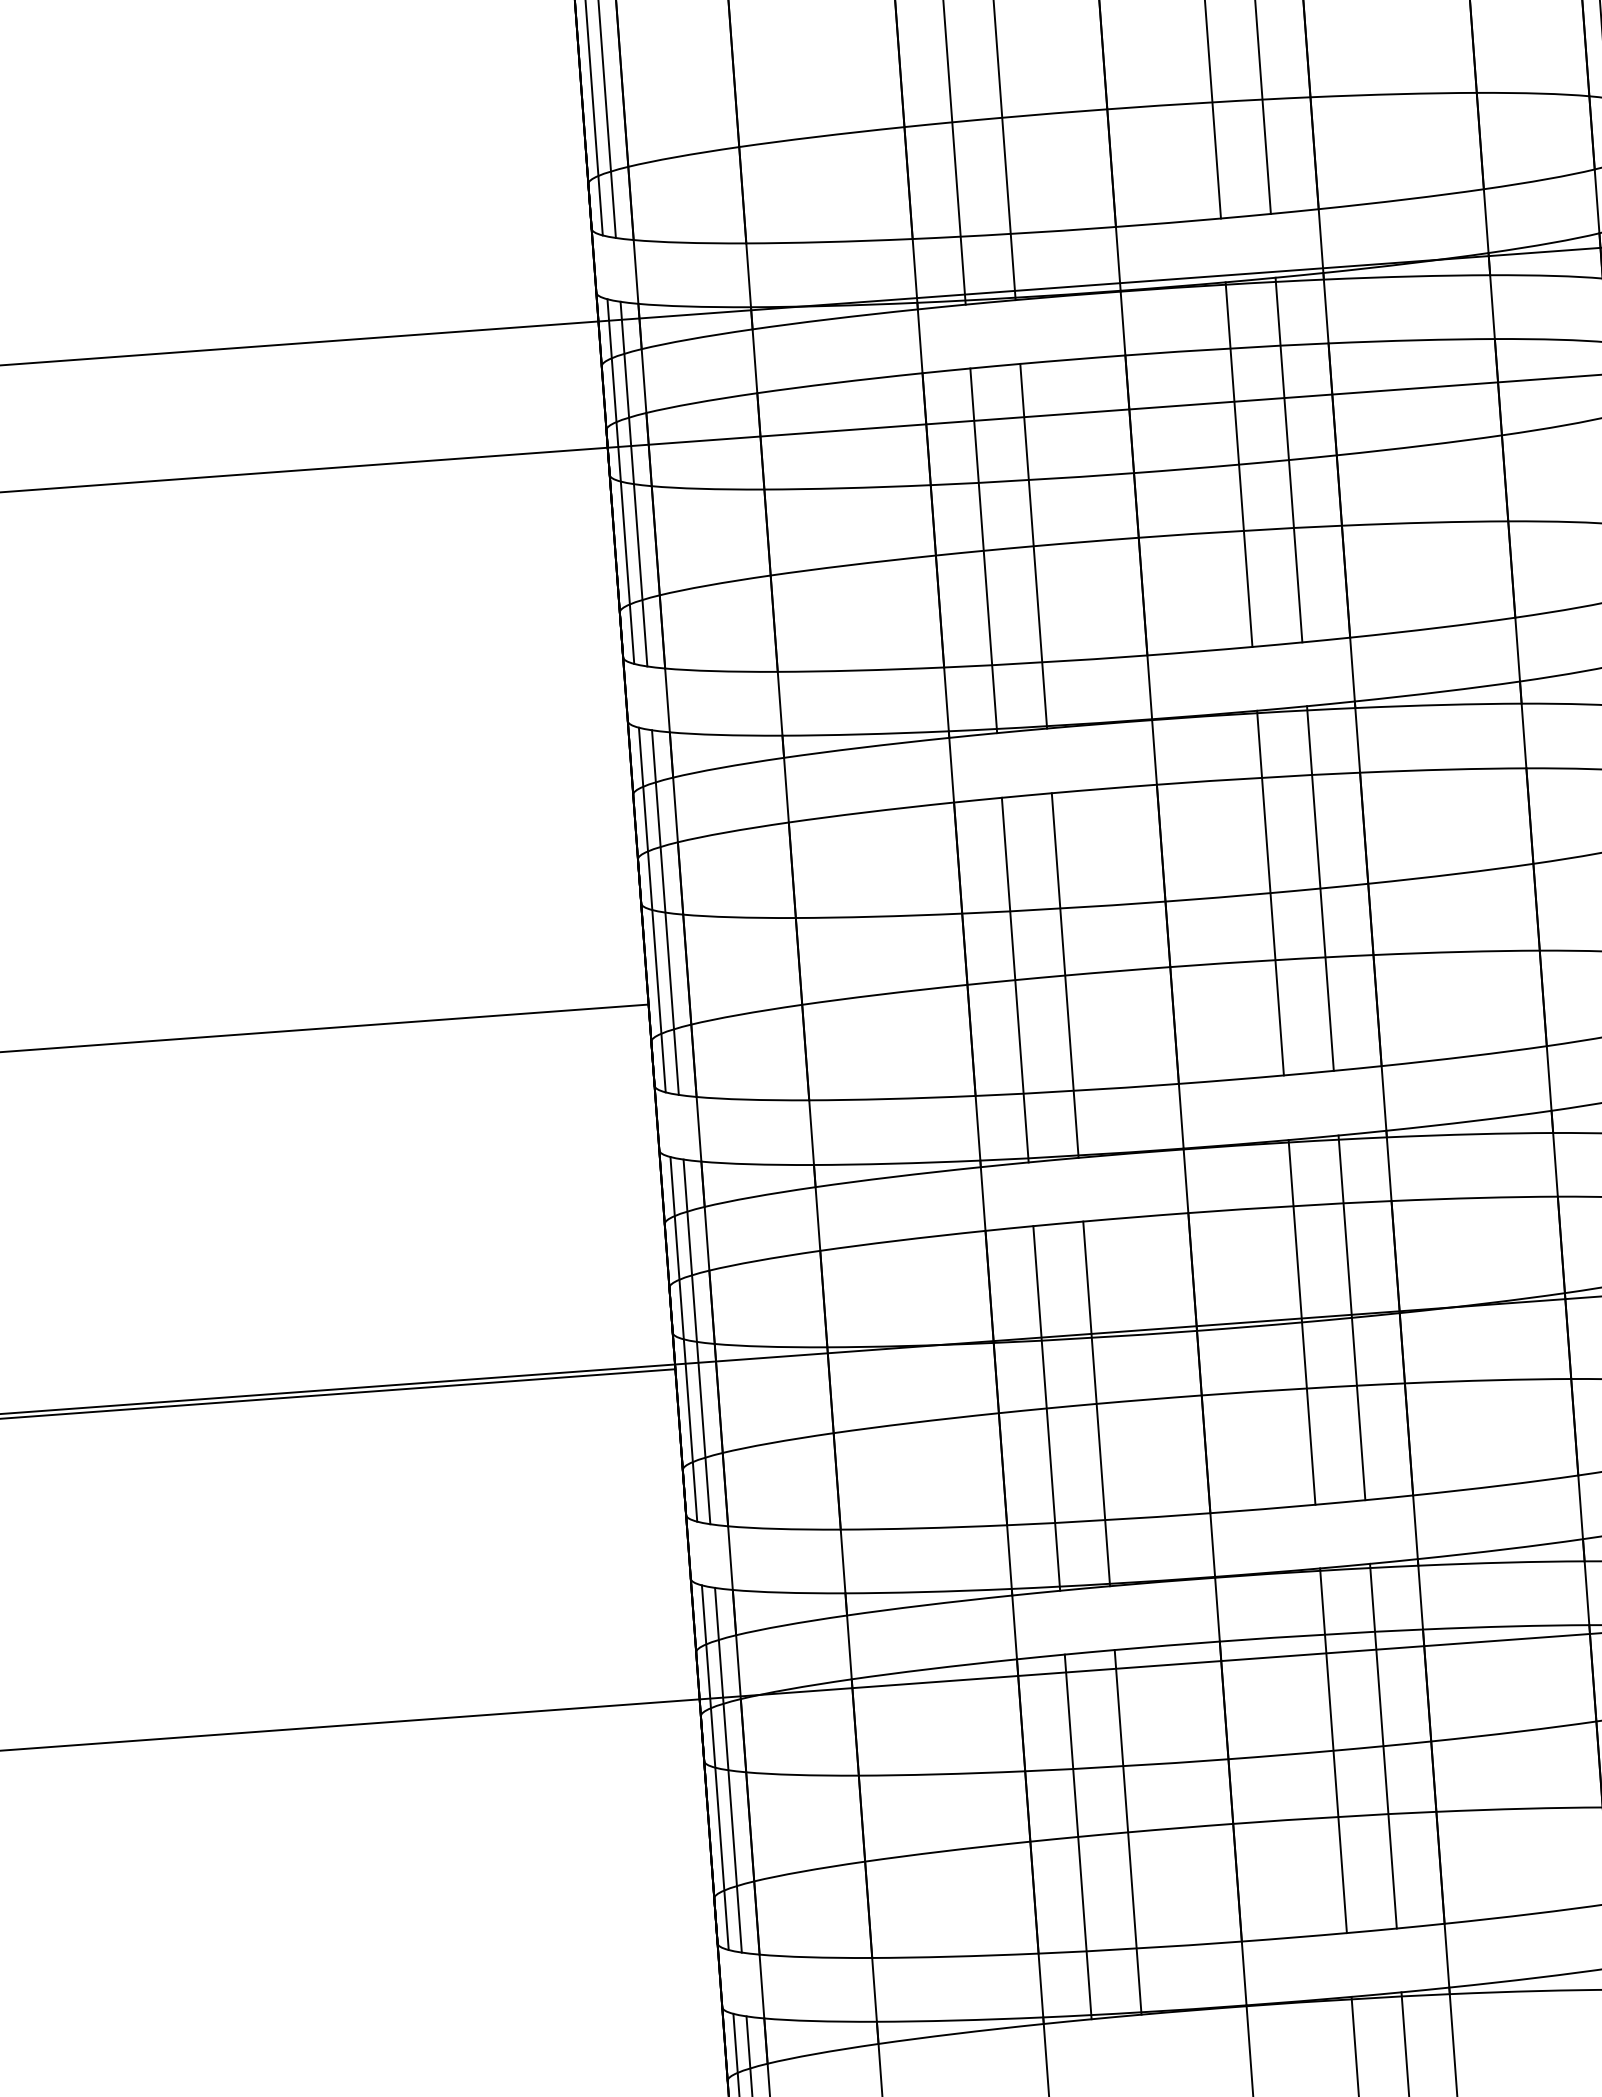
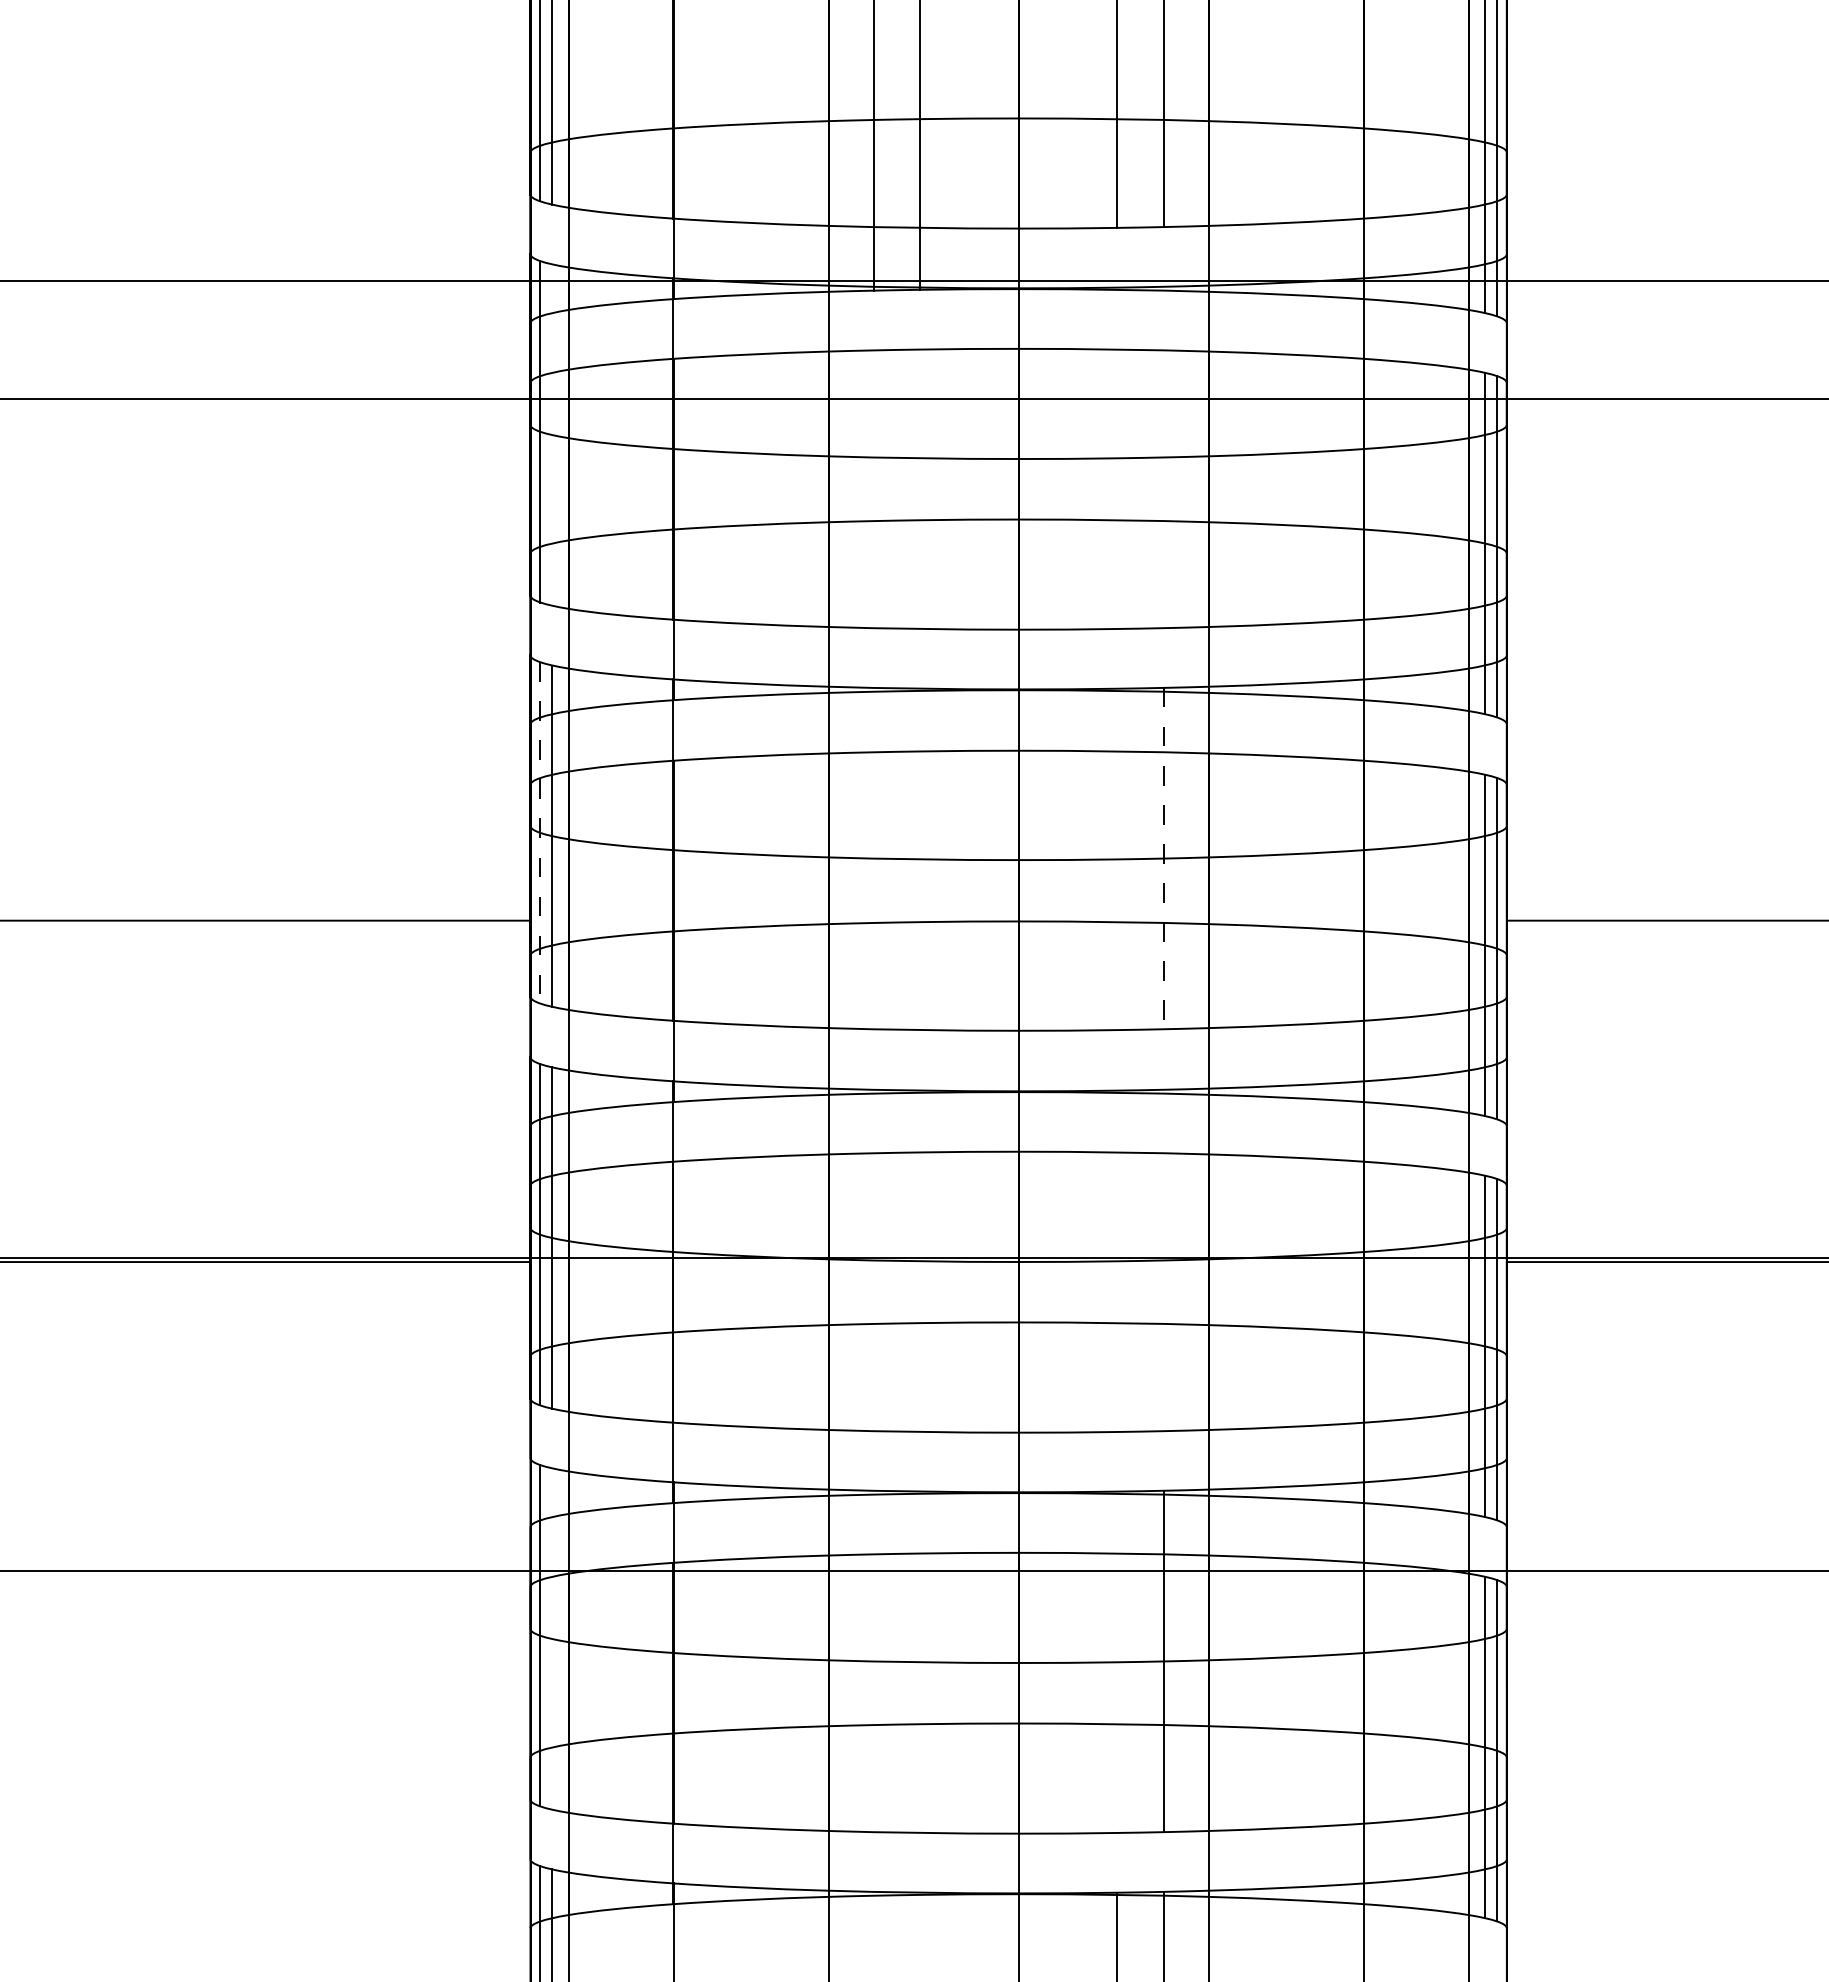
line: (1288, 460) -> (1163, 457), removed
line: (1239, 463) -> (1117, 457), removed
line: (633, 483) -> (552, 434), removed
line: (1033, 545) -> (920, 519), removed
line: (983, 550) -> (873, 520), removed
line: (1319, 888) -> (1163, 858), solid -> dashed
line: (1270, 893) -> (1117, 859), removed
line: (652, 909) -> (540, 832), solid -> dashed
line: (1065, 974) -> (920, 921), removed
line: (1015, 979) -> (873, 922), removed
line: (1351, 1317) -> (1163, 1260), removed
line: (1302, 1321) -> (1117, 1260), removed
line: (1096, 1403) -> (920, 1322), removed
line: (1046, 1407) -> (873, 1323), removed
line: (1333, 1749) -> (1117, 1661), removed
line: (728, 1769) -> (552, 1638), removed
line: (1128, 1831) -> (920, 1723), removed
line: (1078, 1836) -> (873, 1724), removed

